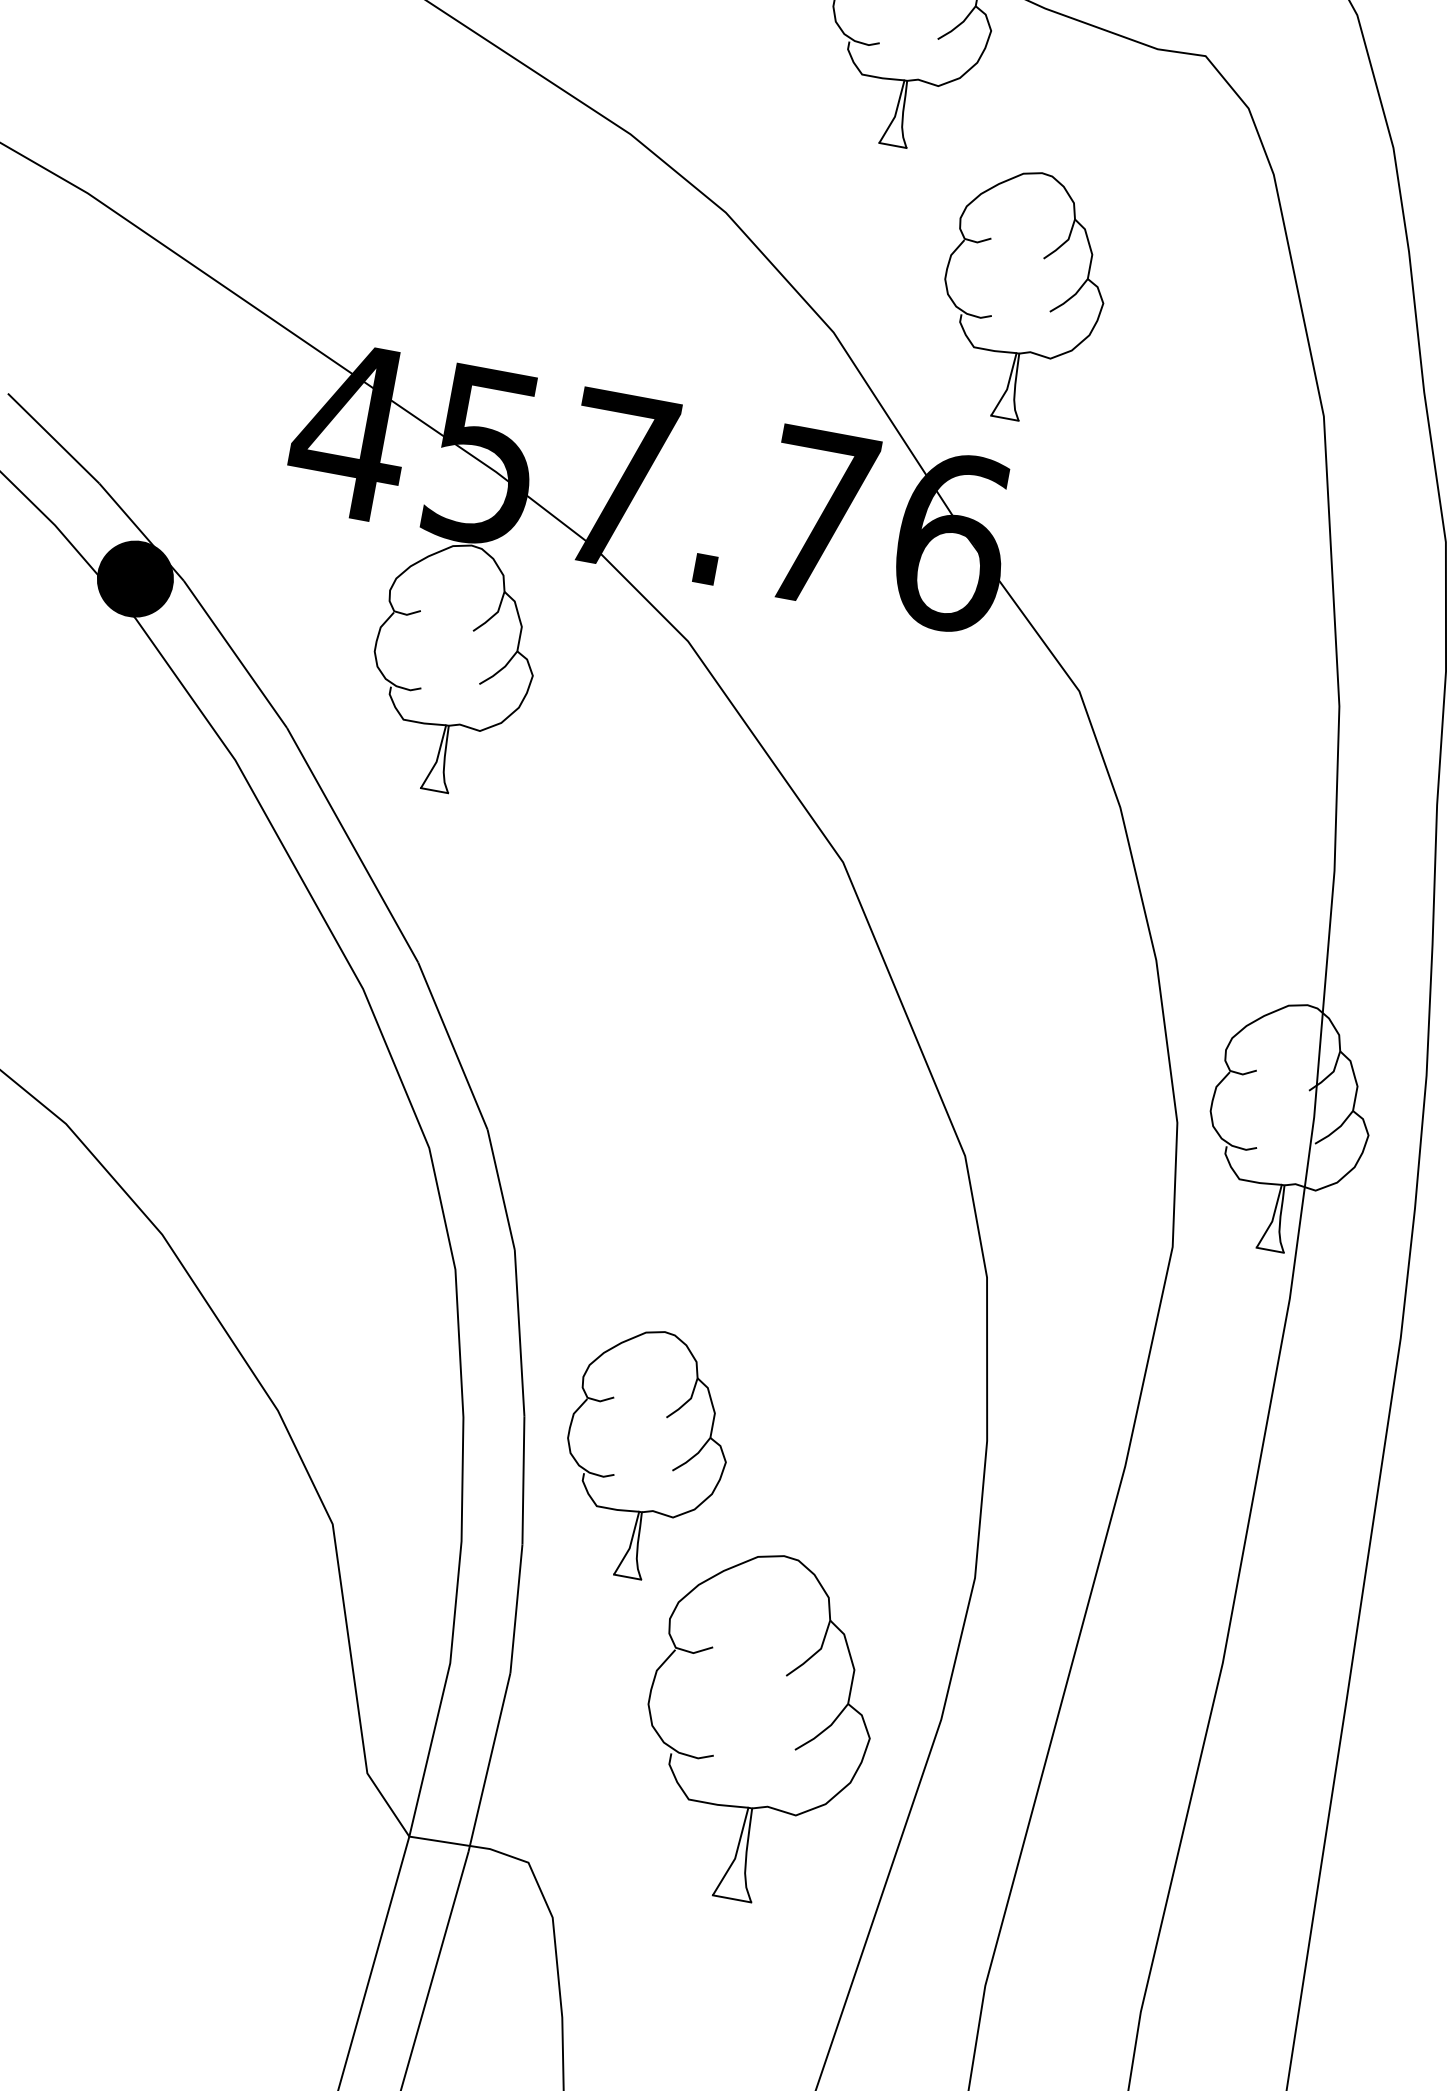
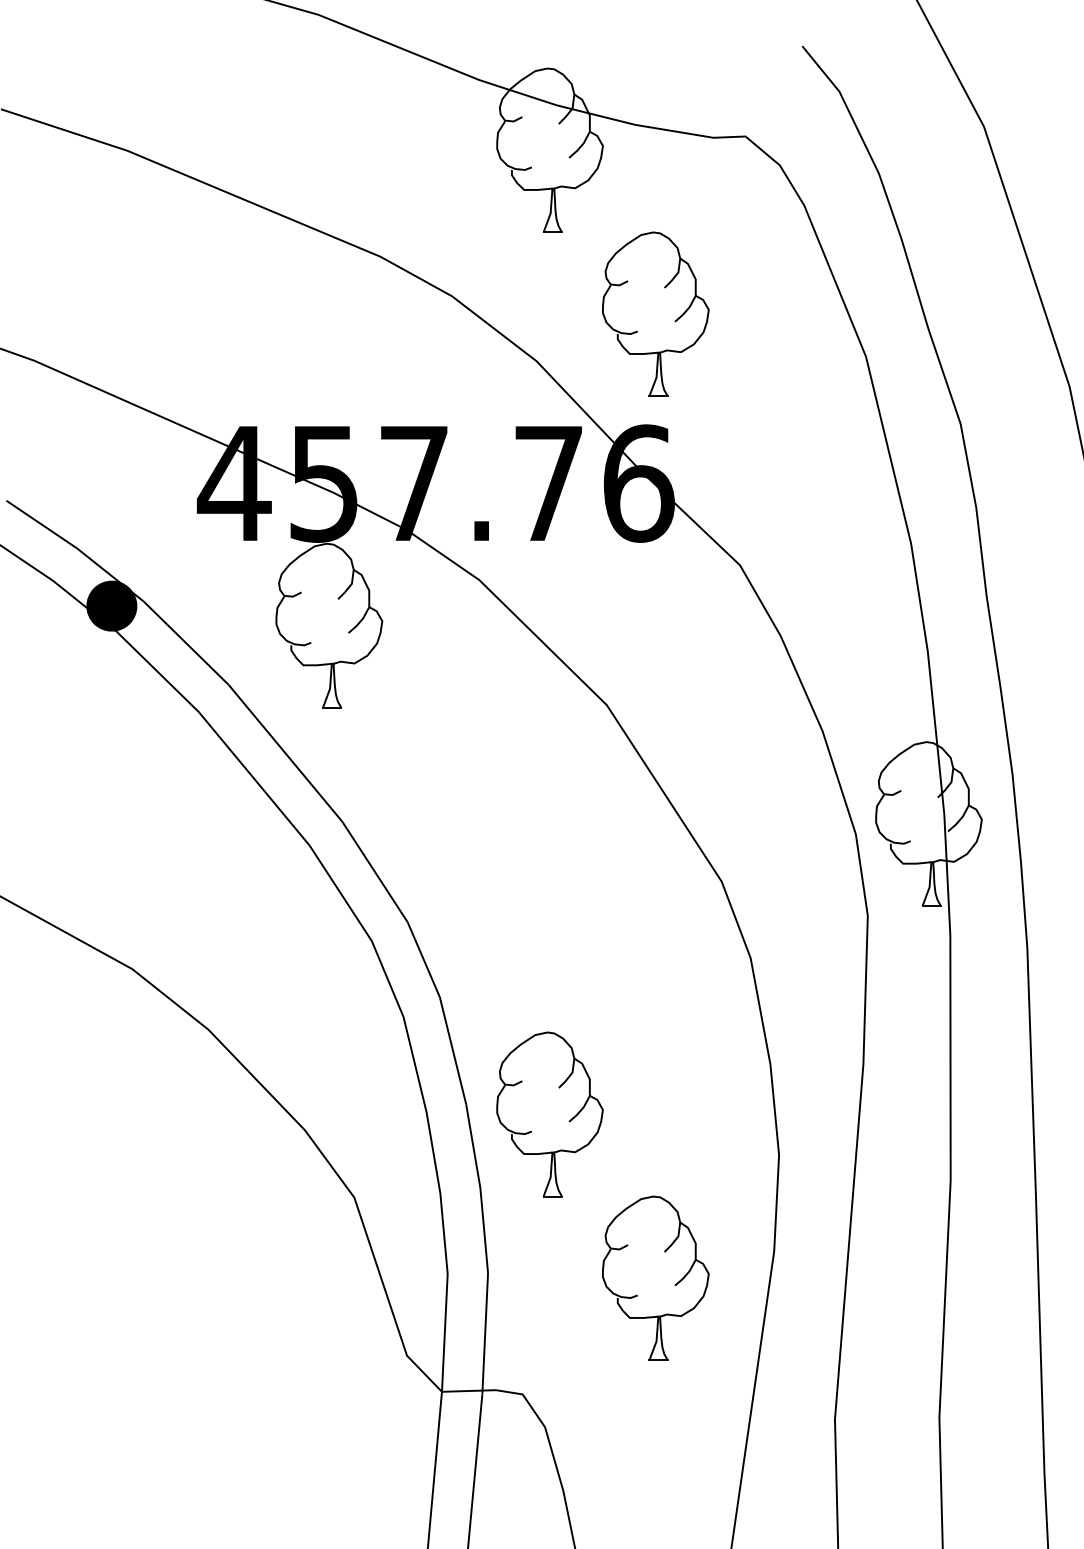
part: (757, 1725) -> (655, 1277), size x0.71

